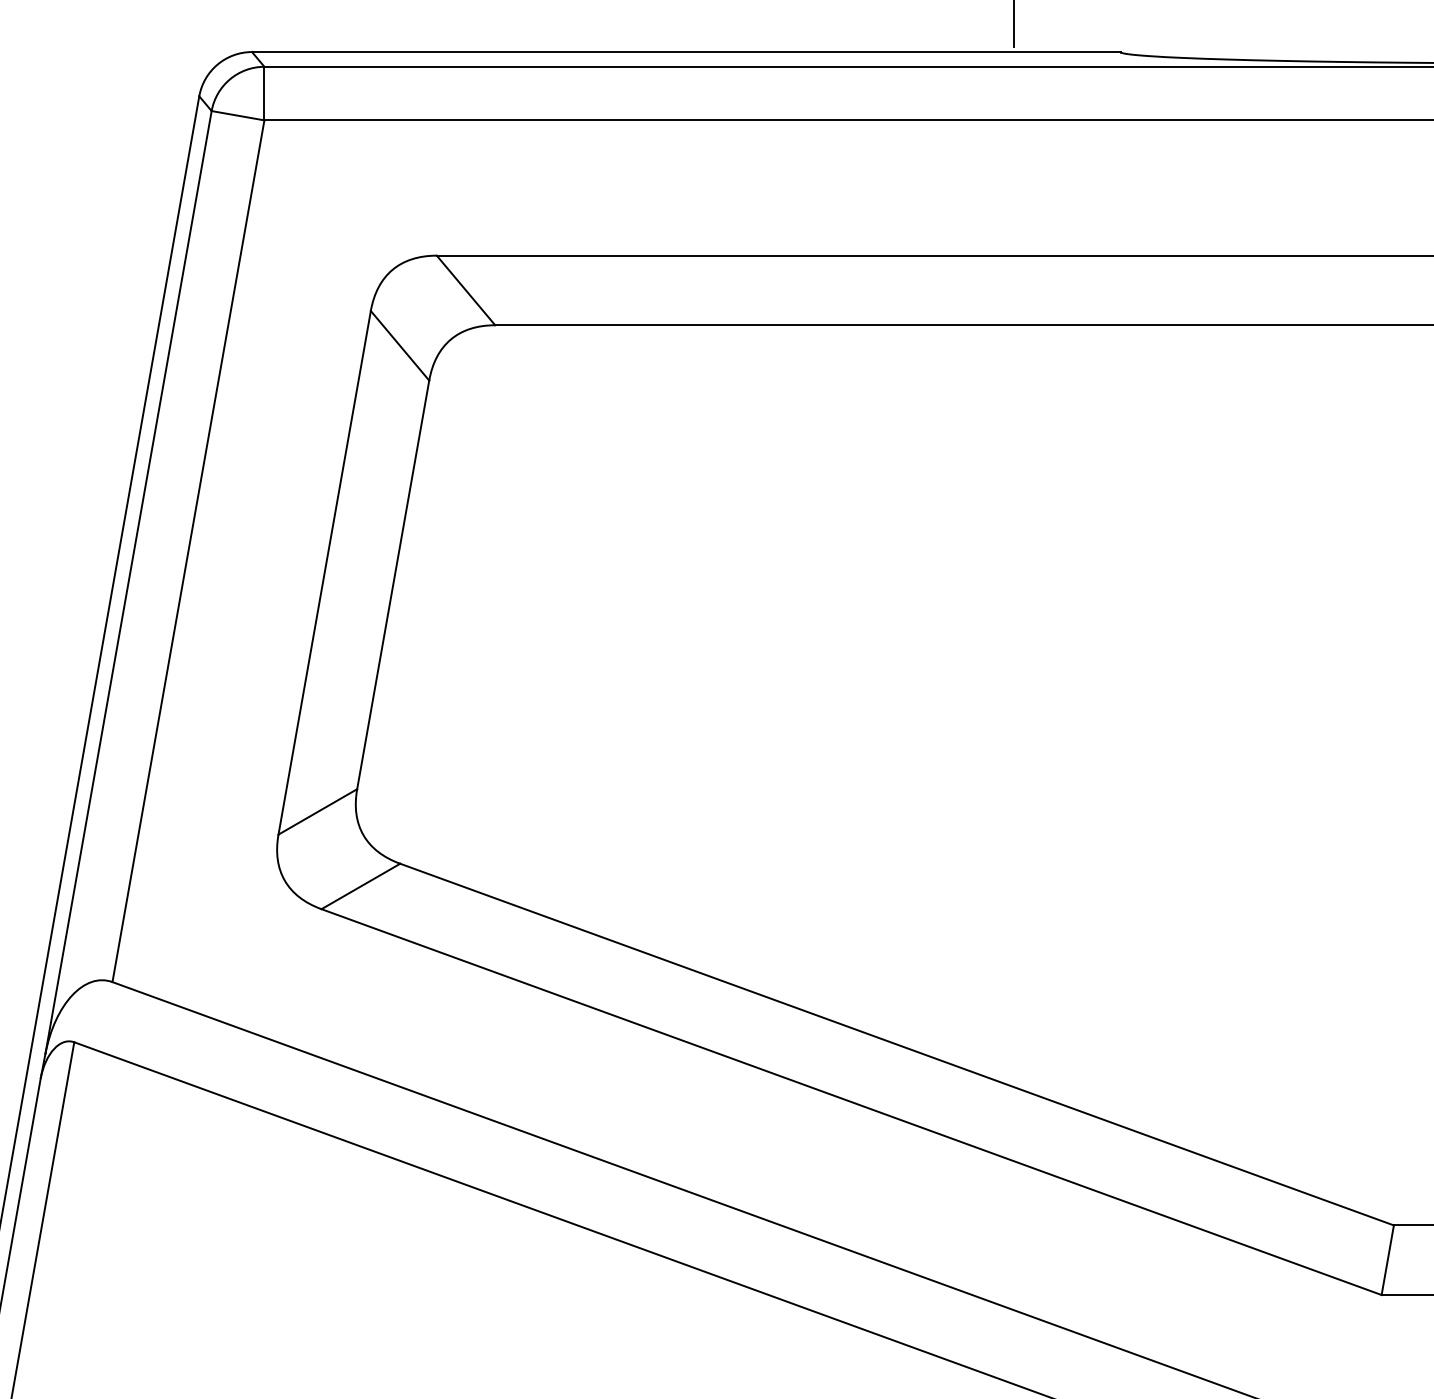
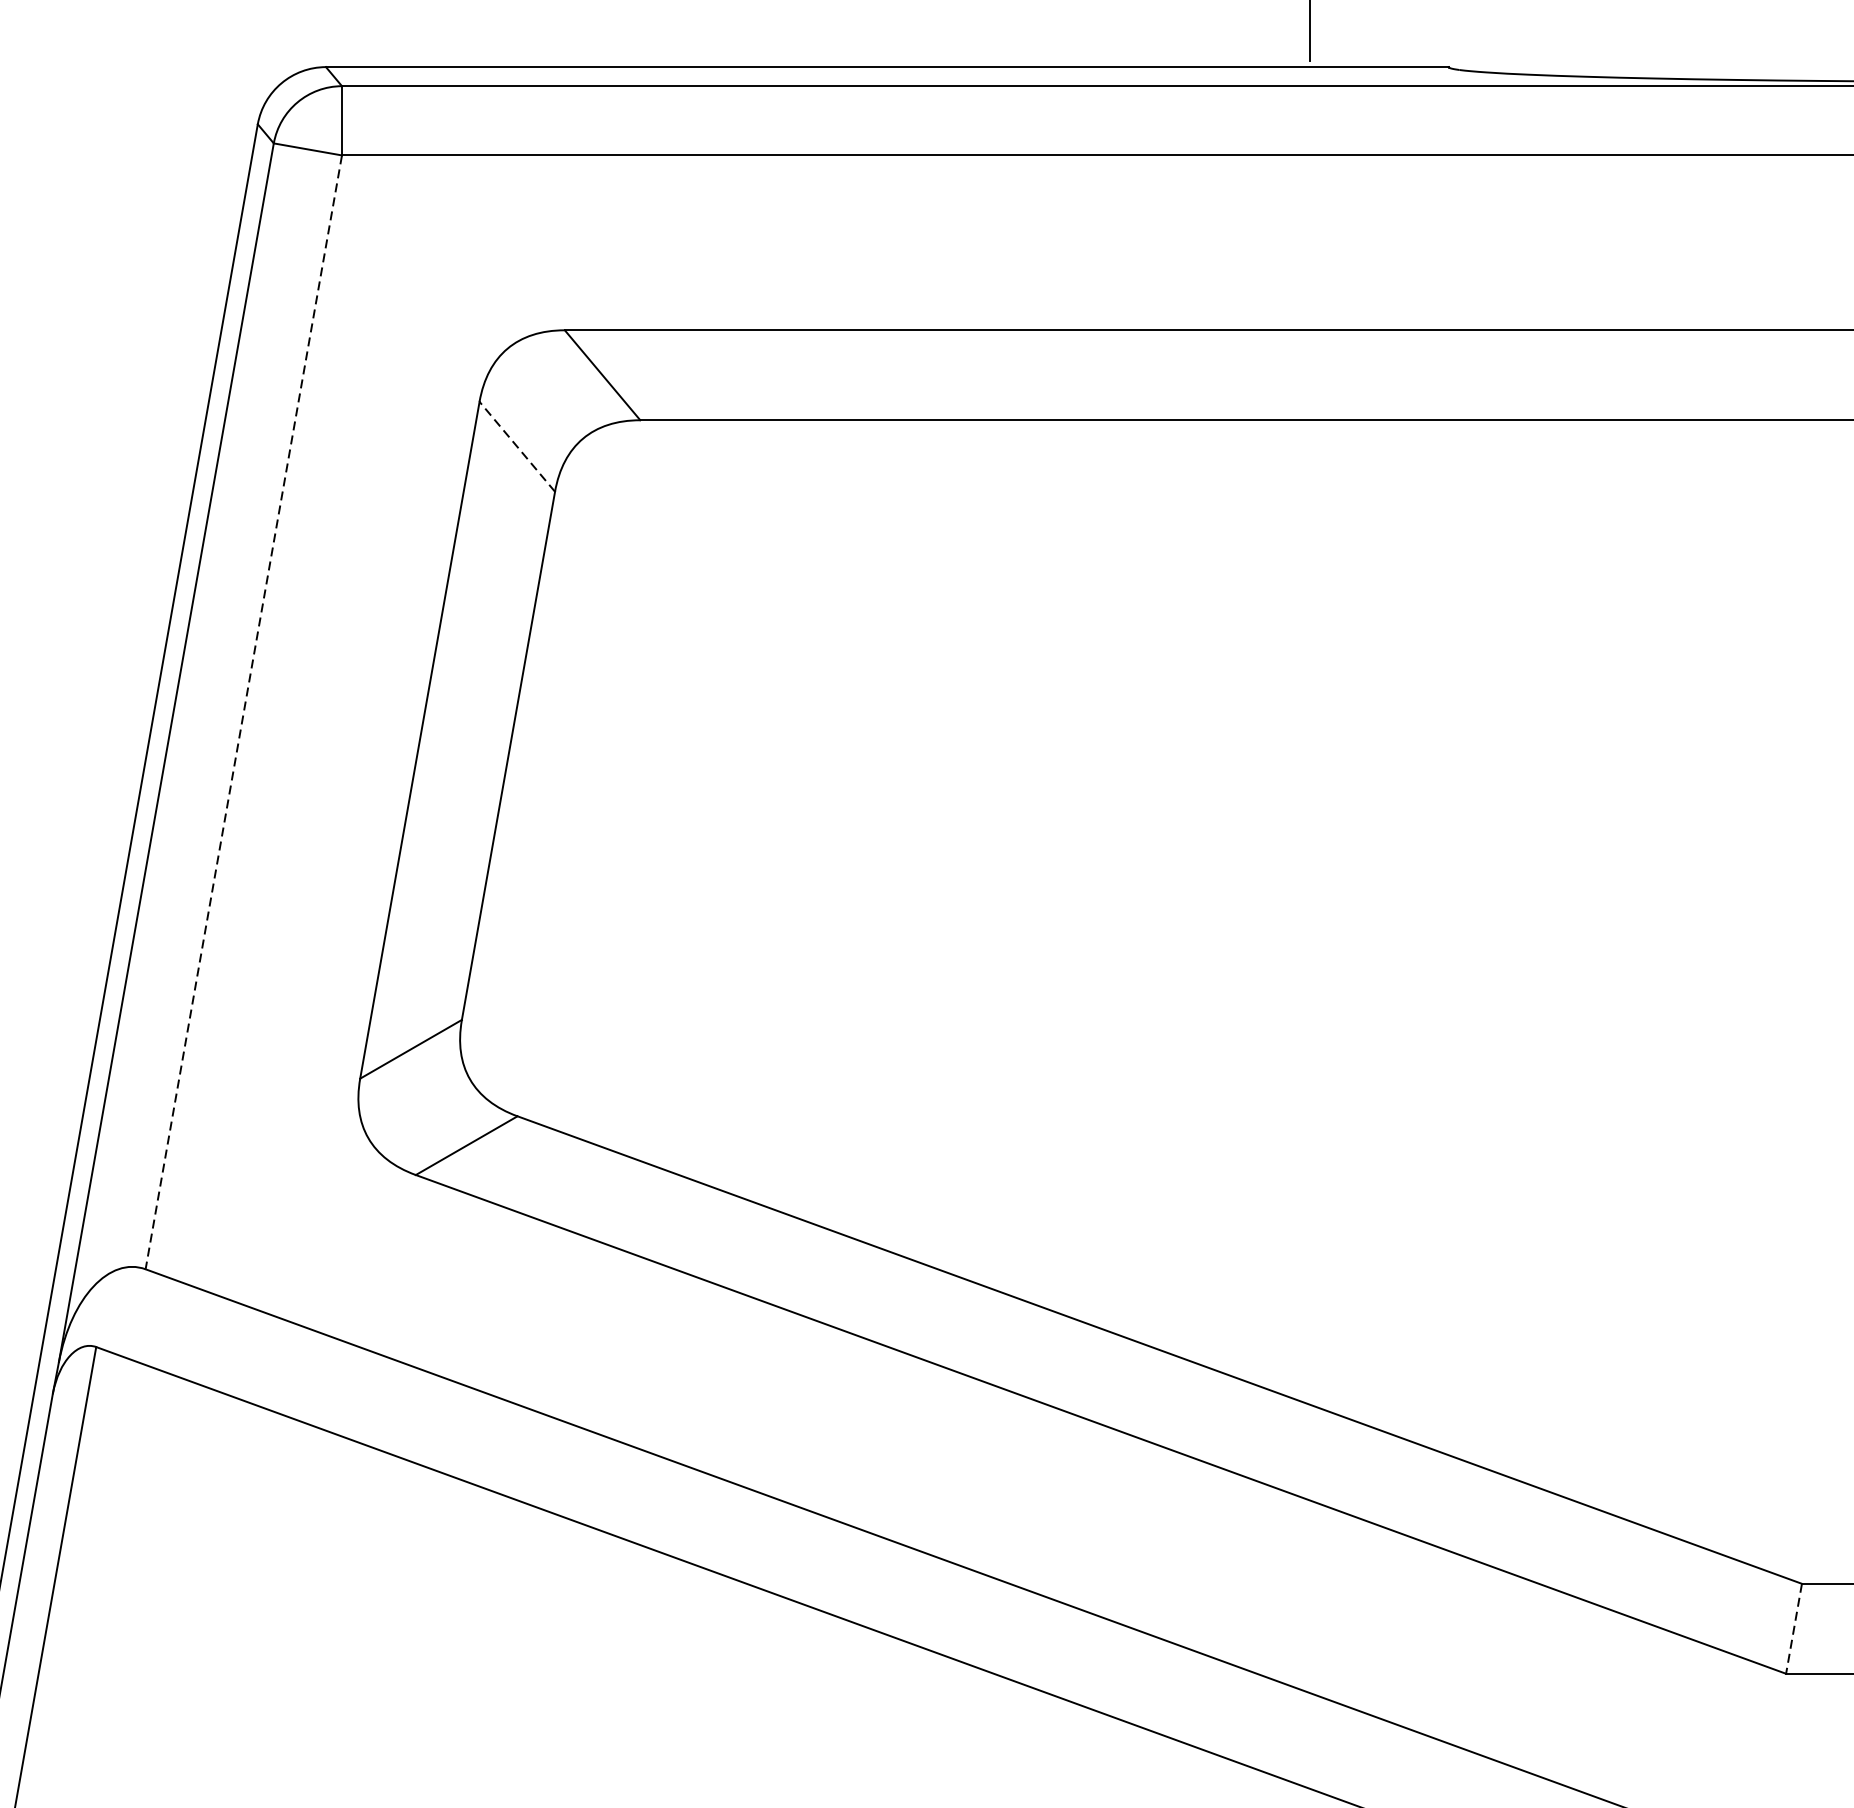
line: (399, 345) -> (516, 446), solid -> dashed
line: (188, 551) -> (243, 712), solid -> dashed
line: (1387, 1260) -> (1793, 1629), solid -> dashed

